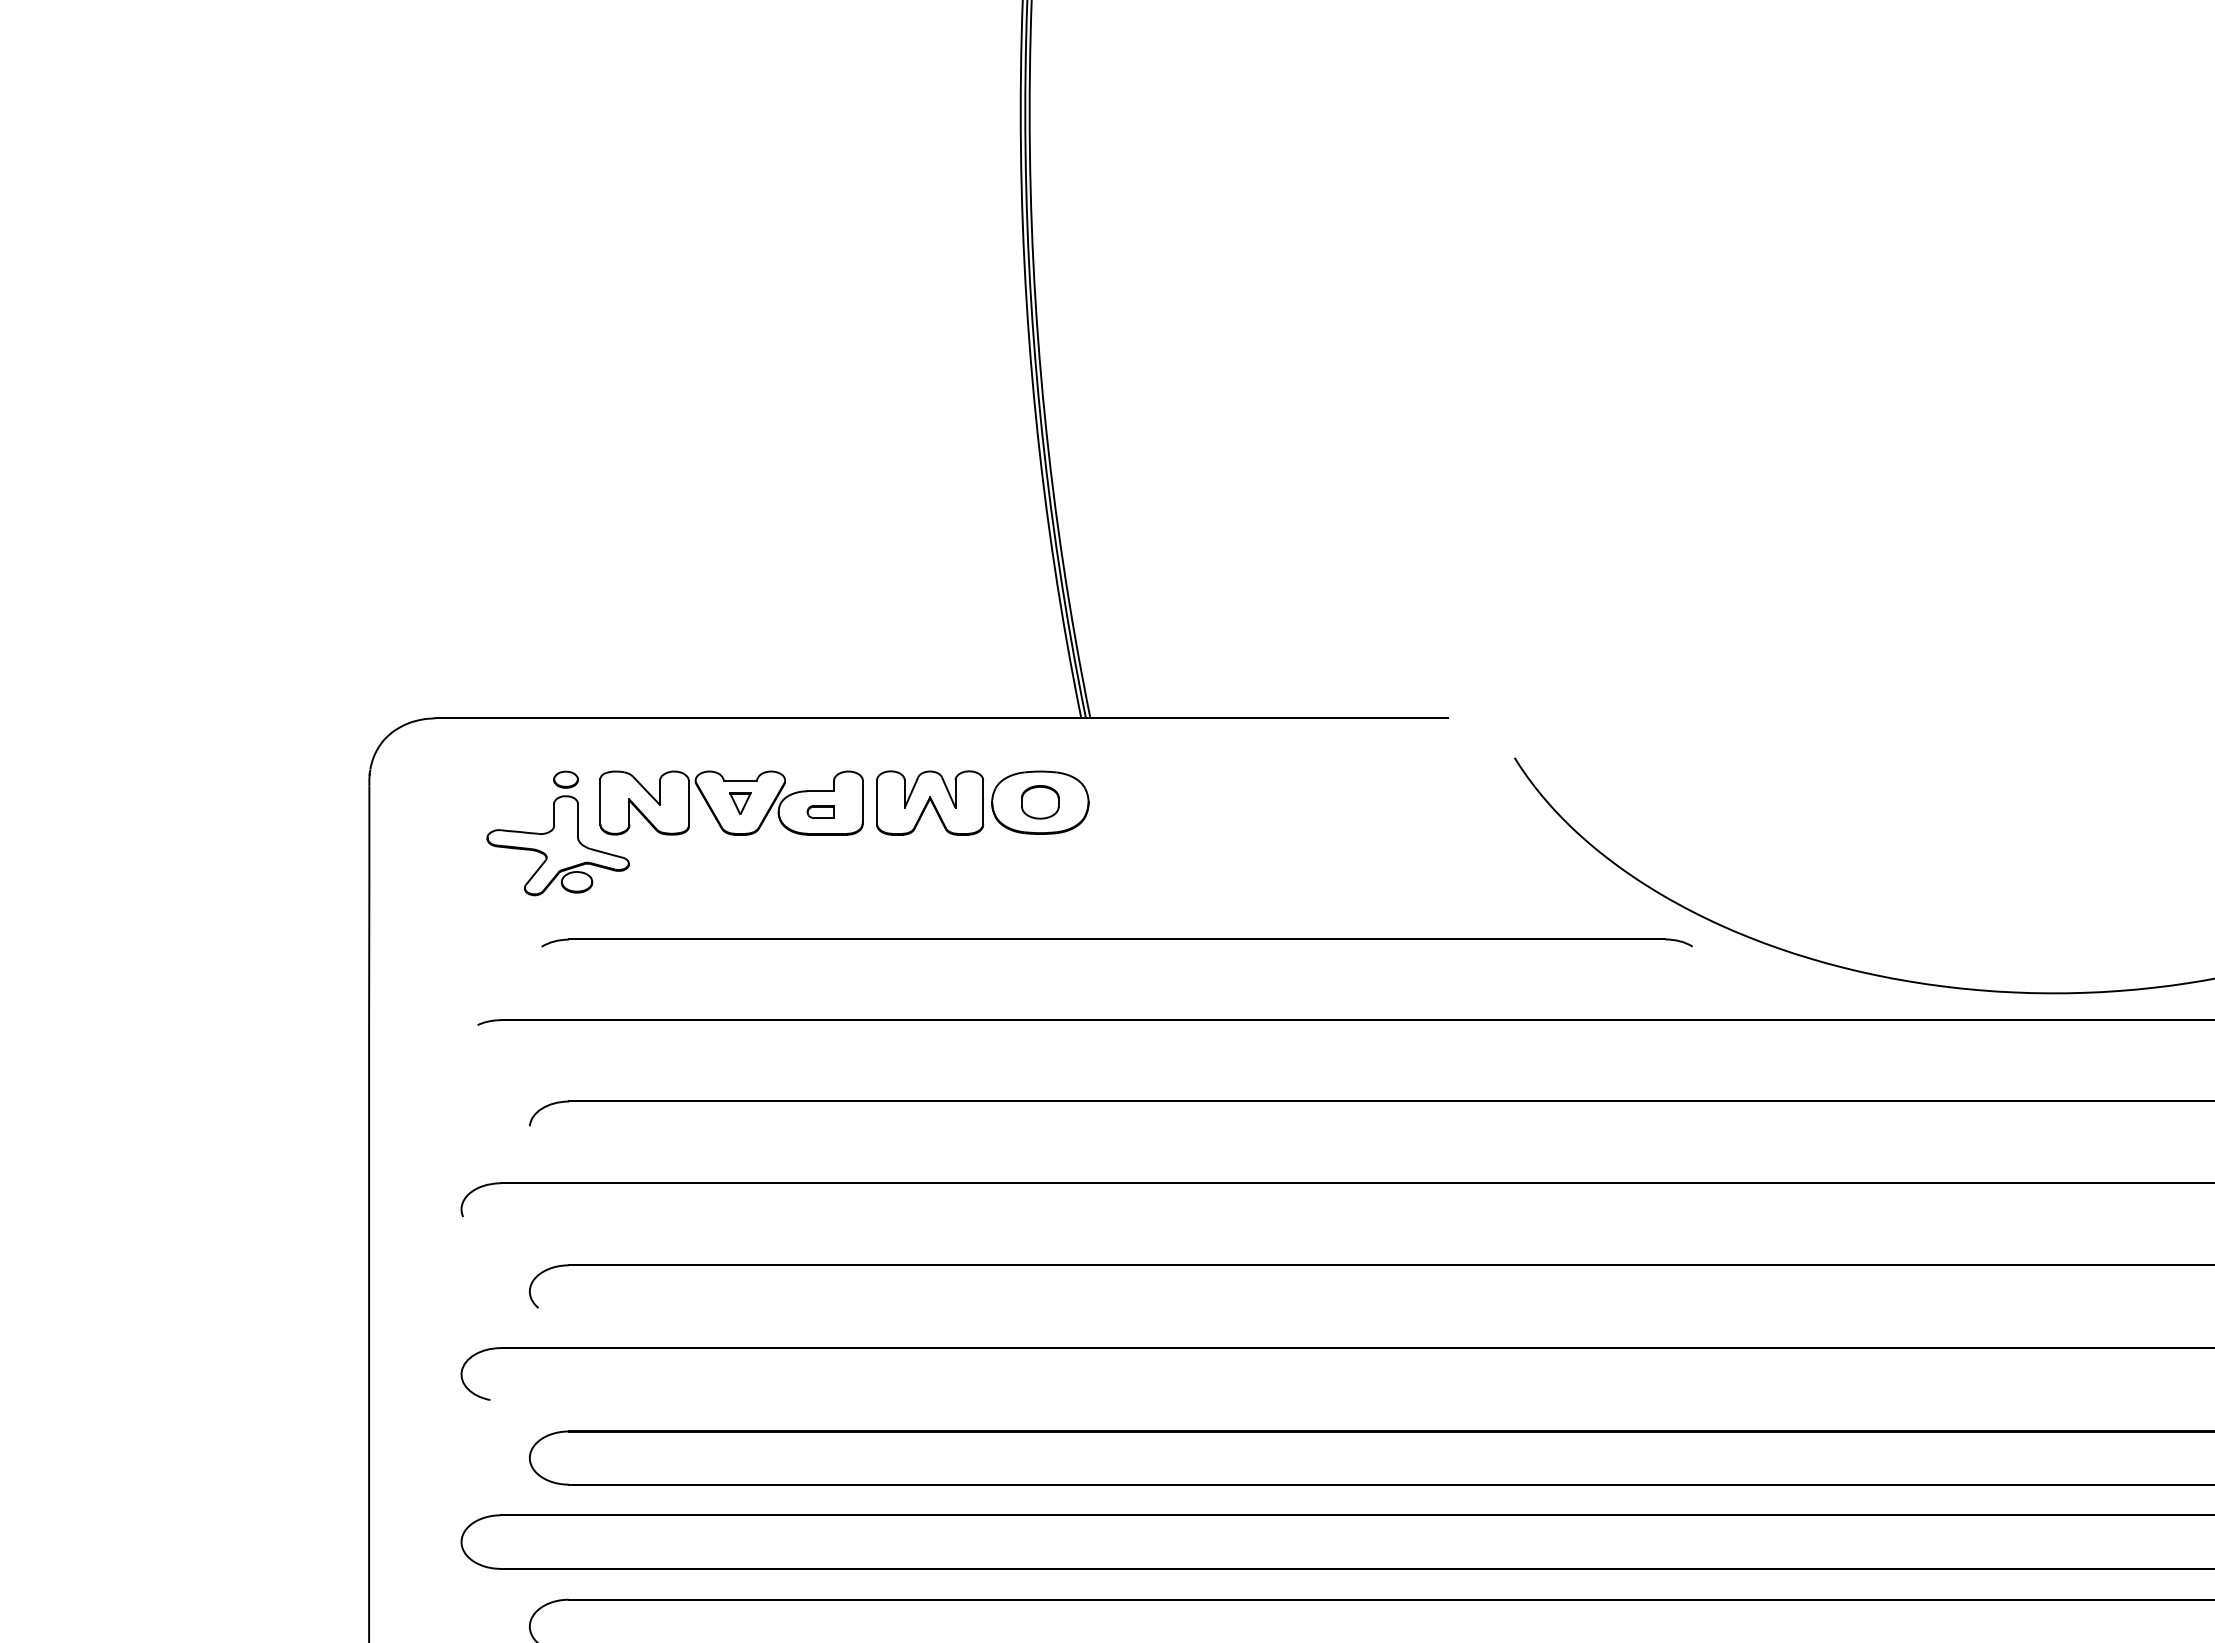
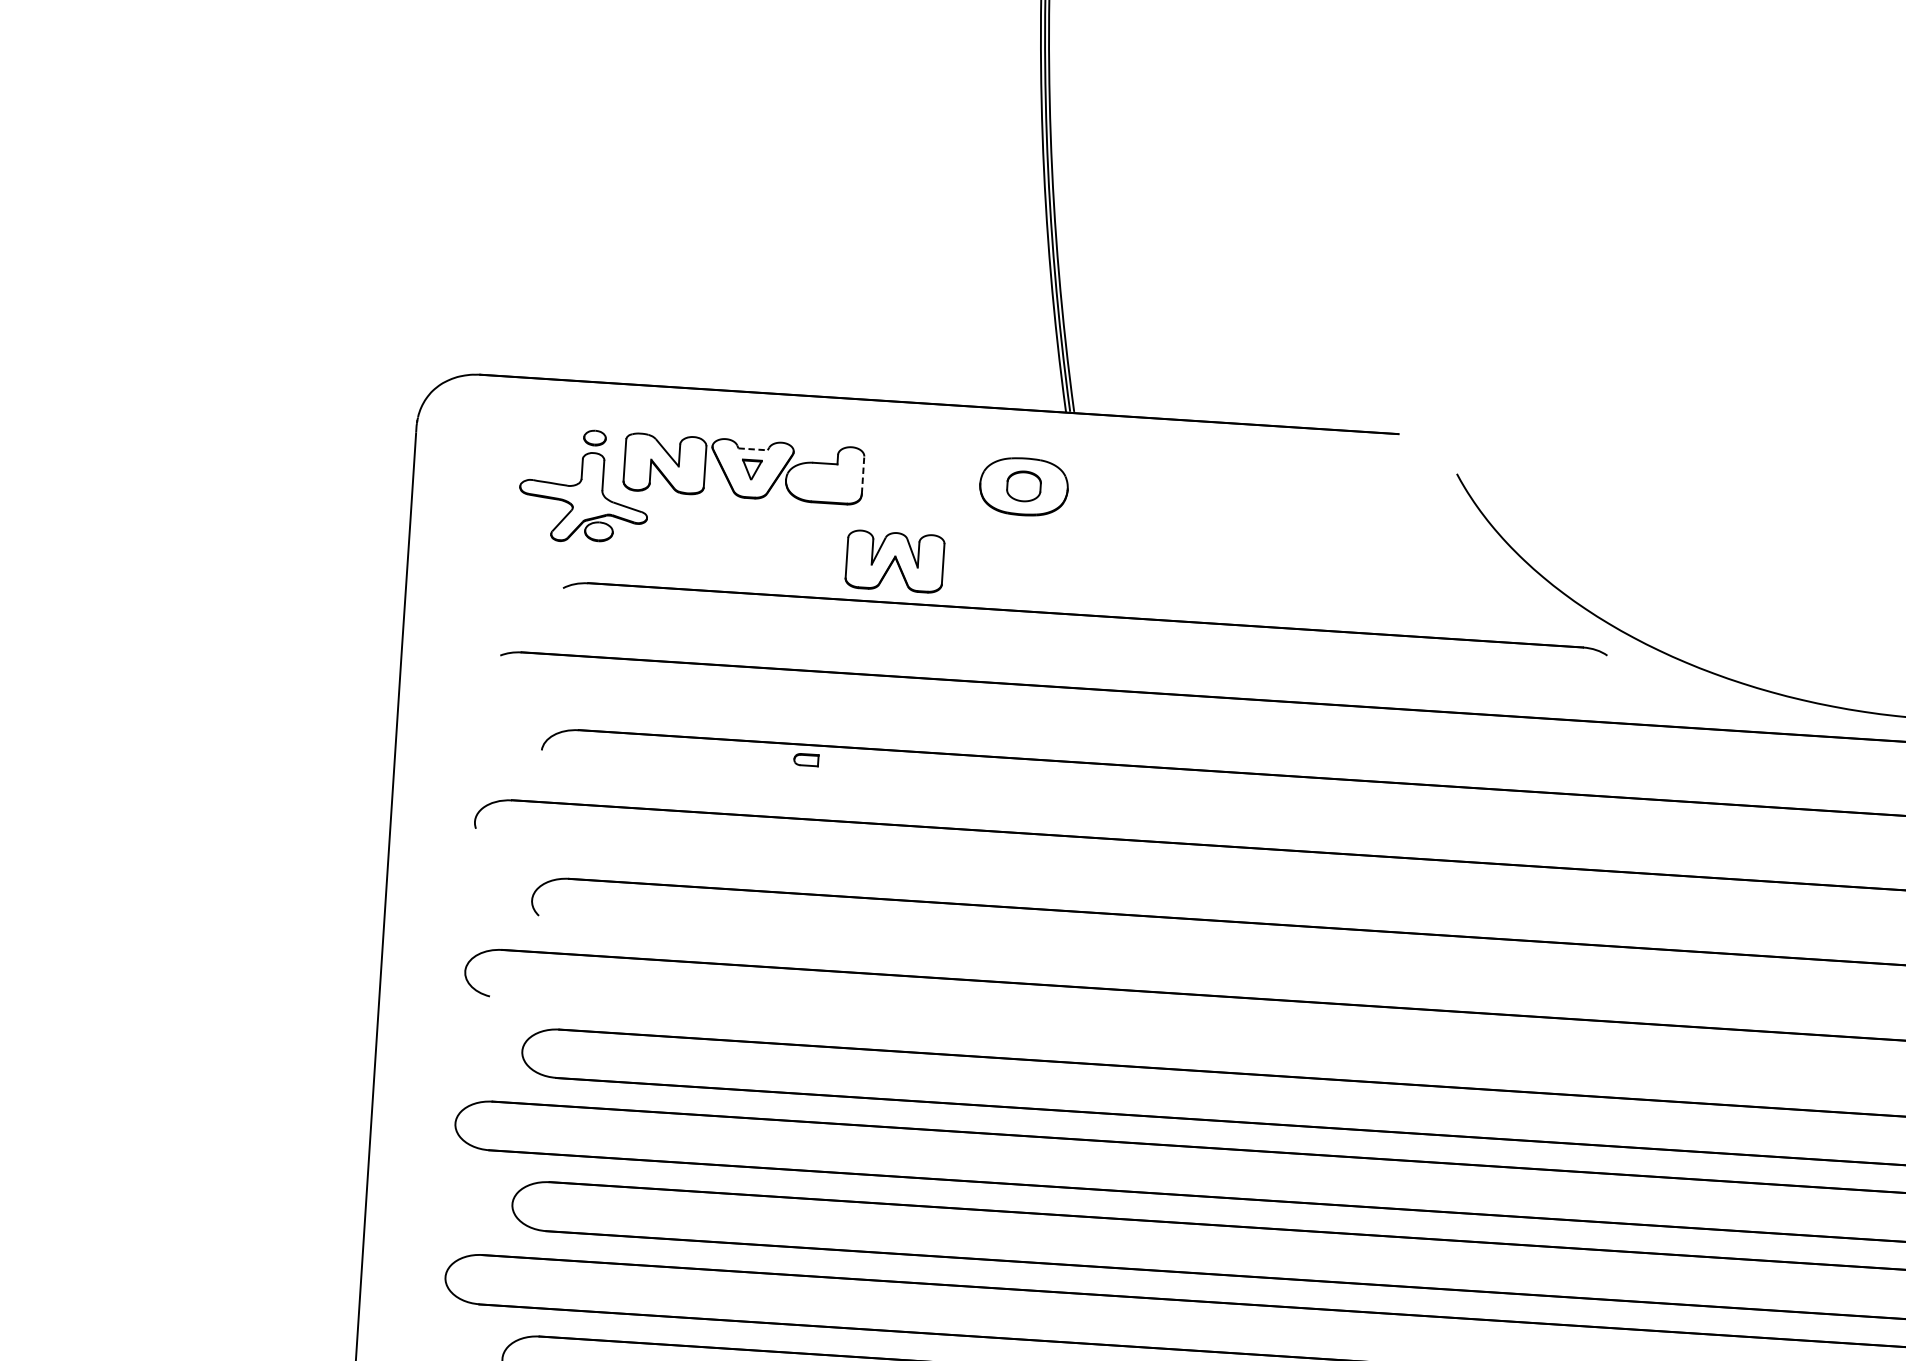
line: (740, 780) -> (753, 449), solid -> dashed
line: (862, 801) -> (862, 475), solid -> dashed
part: (930, 802) -> (895, 561), moved
part: (820, 811) -> (806, 759), moved

